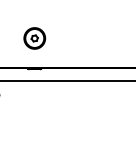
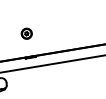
part: (34, 37) -> (26, 33), size x0.62

